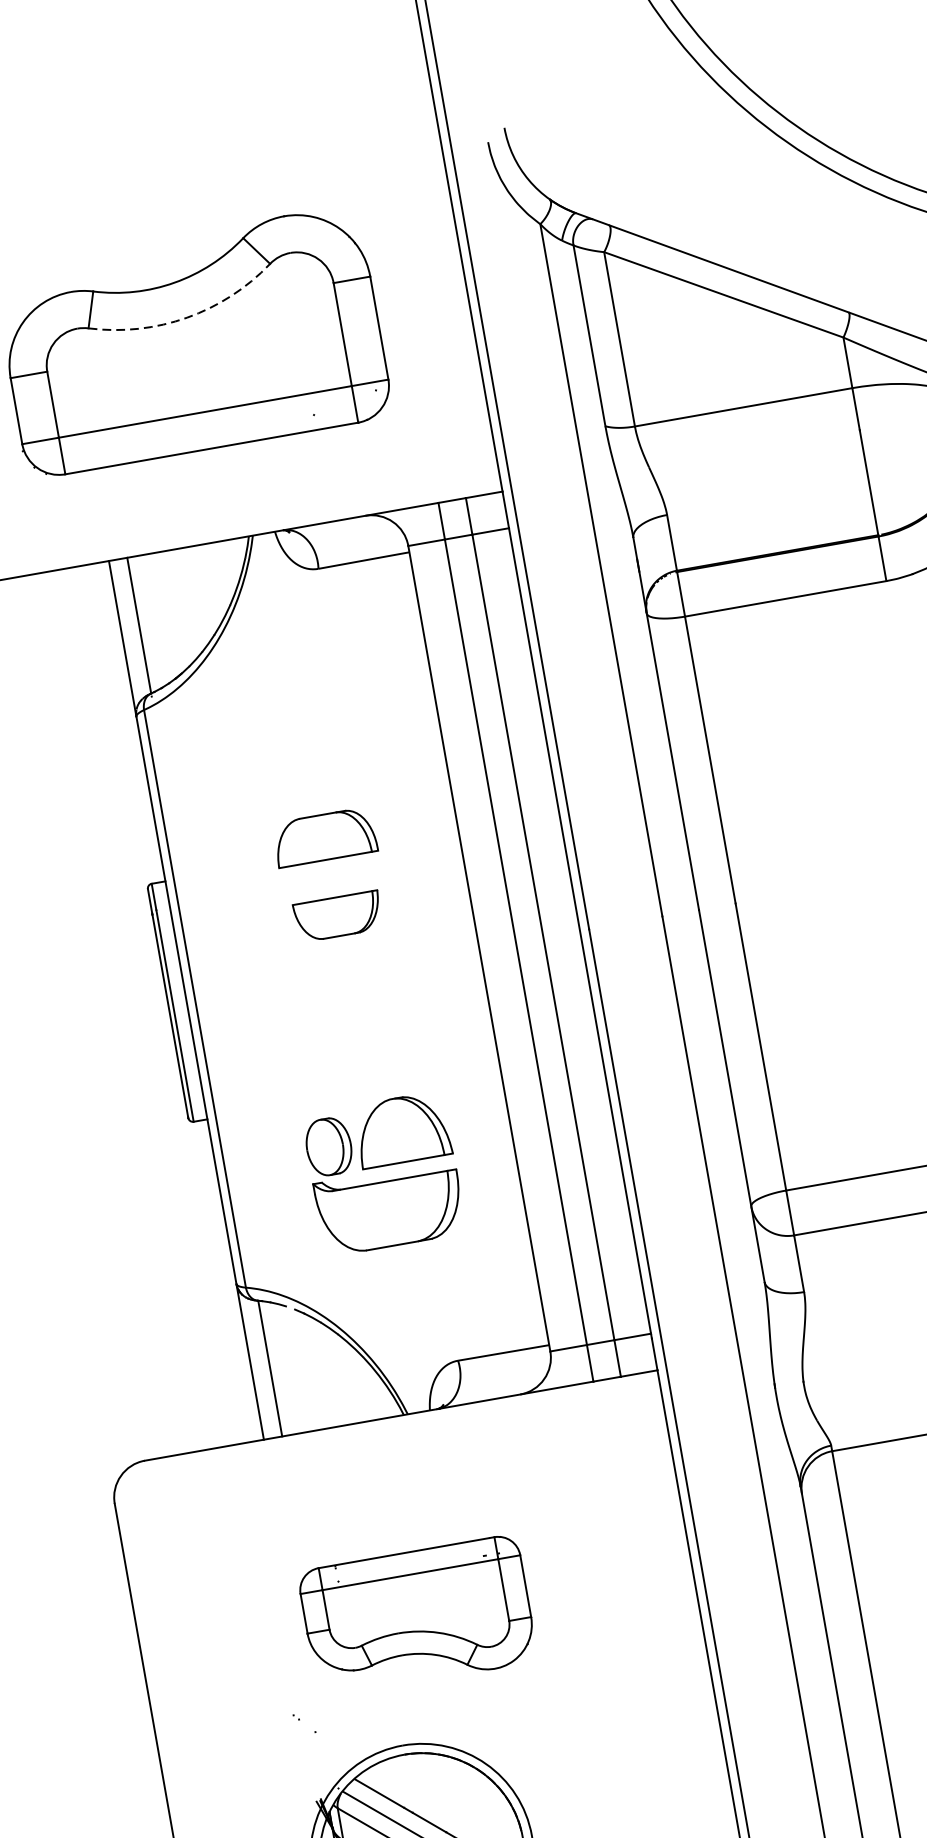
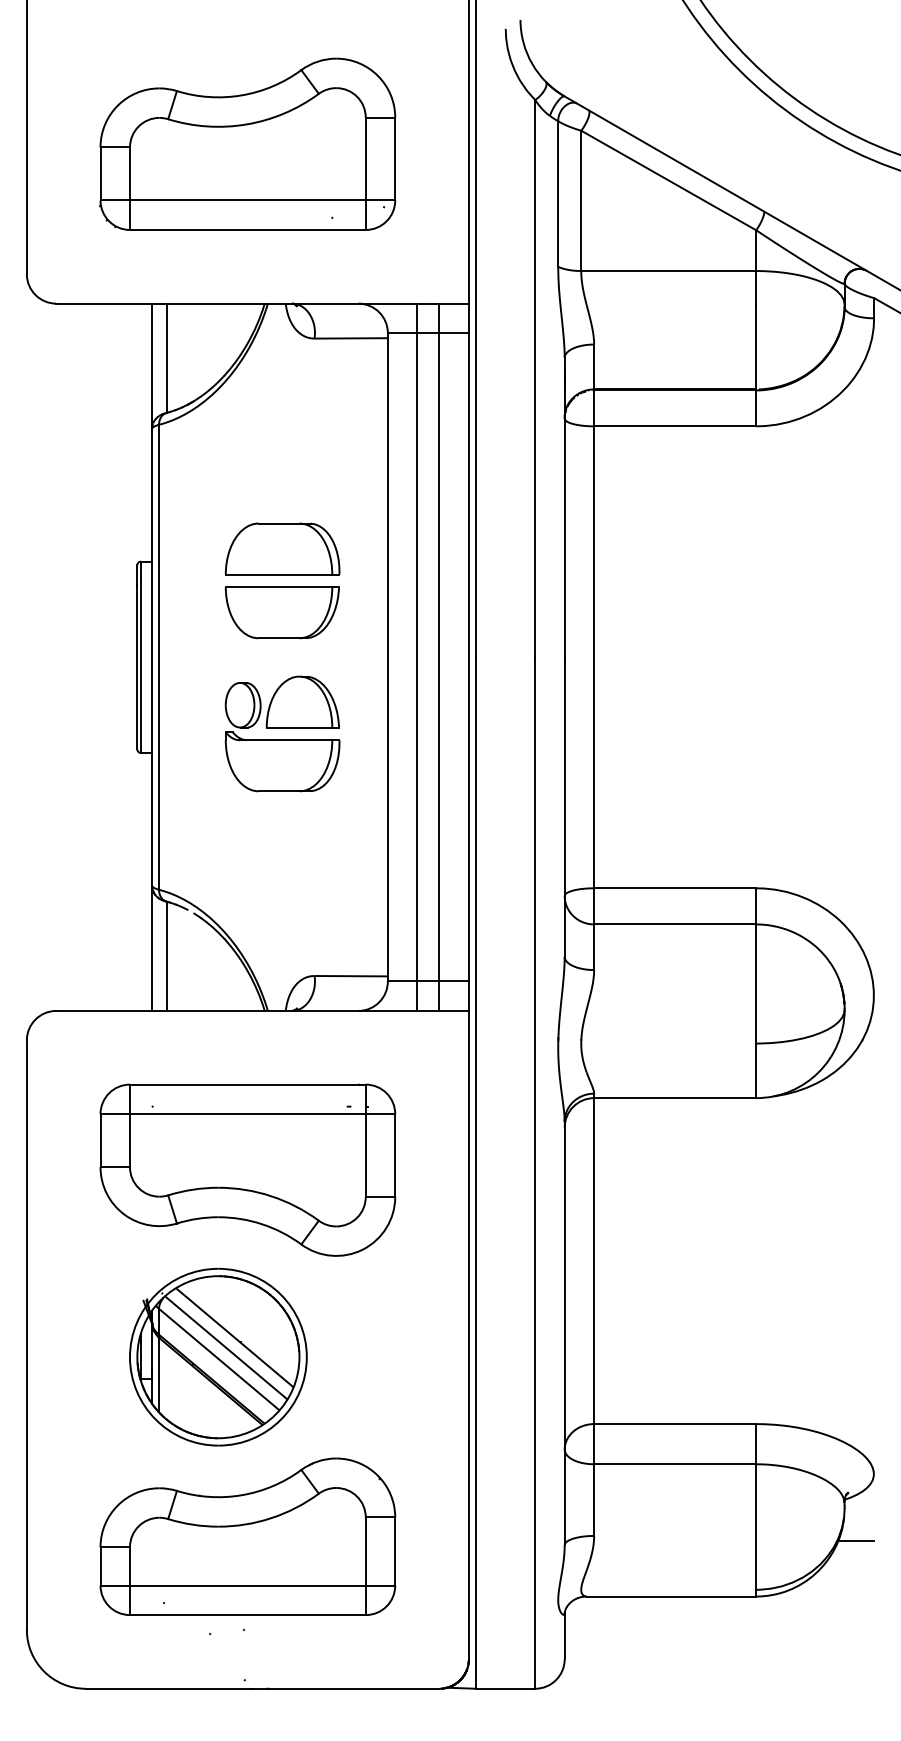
arc: (186, 317) -> (246, 124), dashed -> solid
part: (324, 836) -> (282, 548), size x1.43
part: (337, 916) -> (281, 612), size x1.67
part: (383, 1173) -> (282, 733), moved
part: (417, 1615) -> (247, 1169), size x1.67

